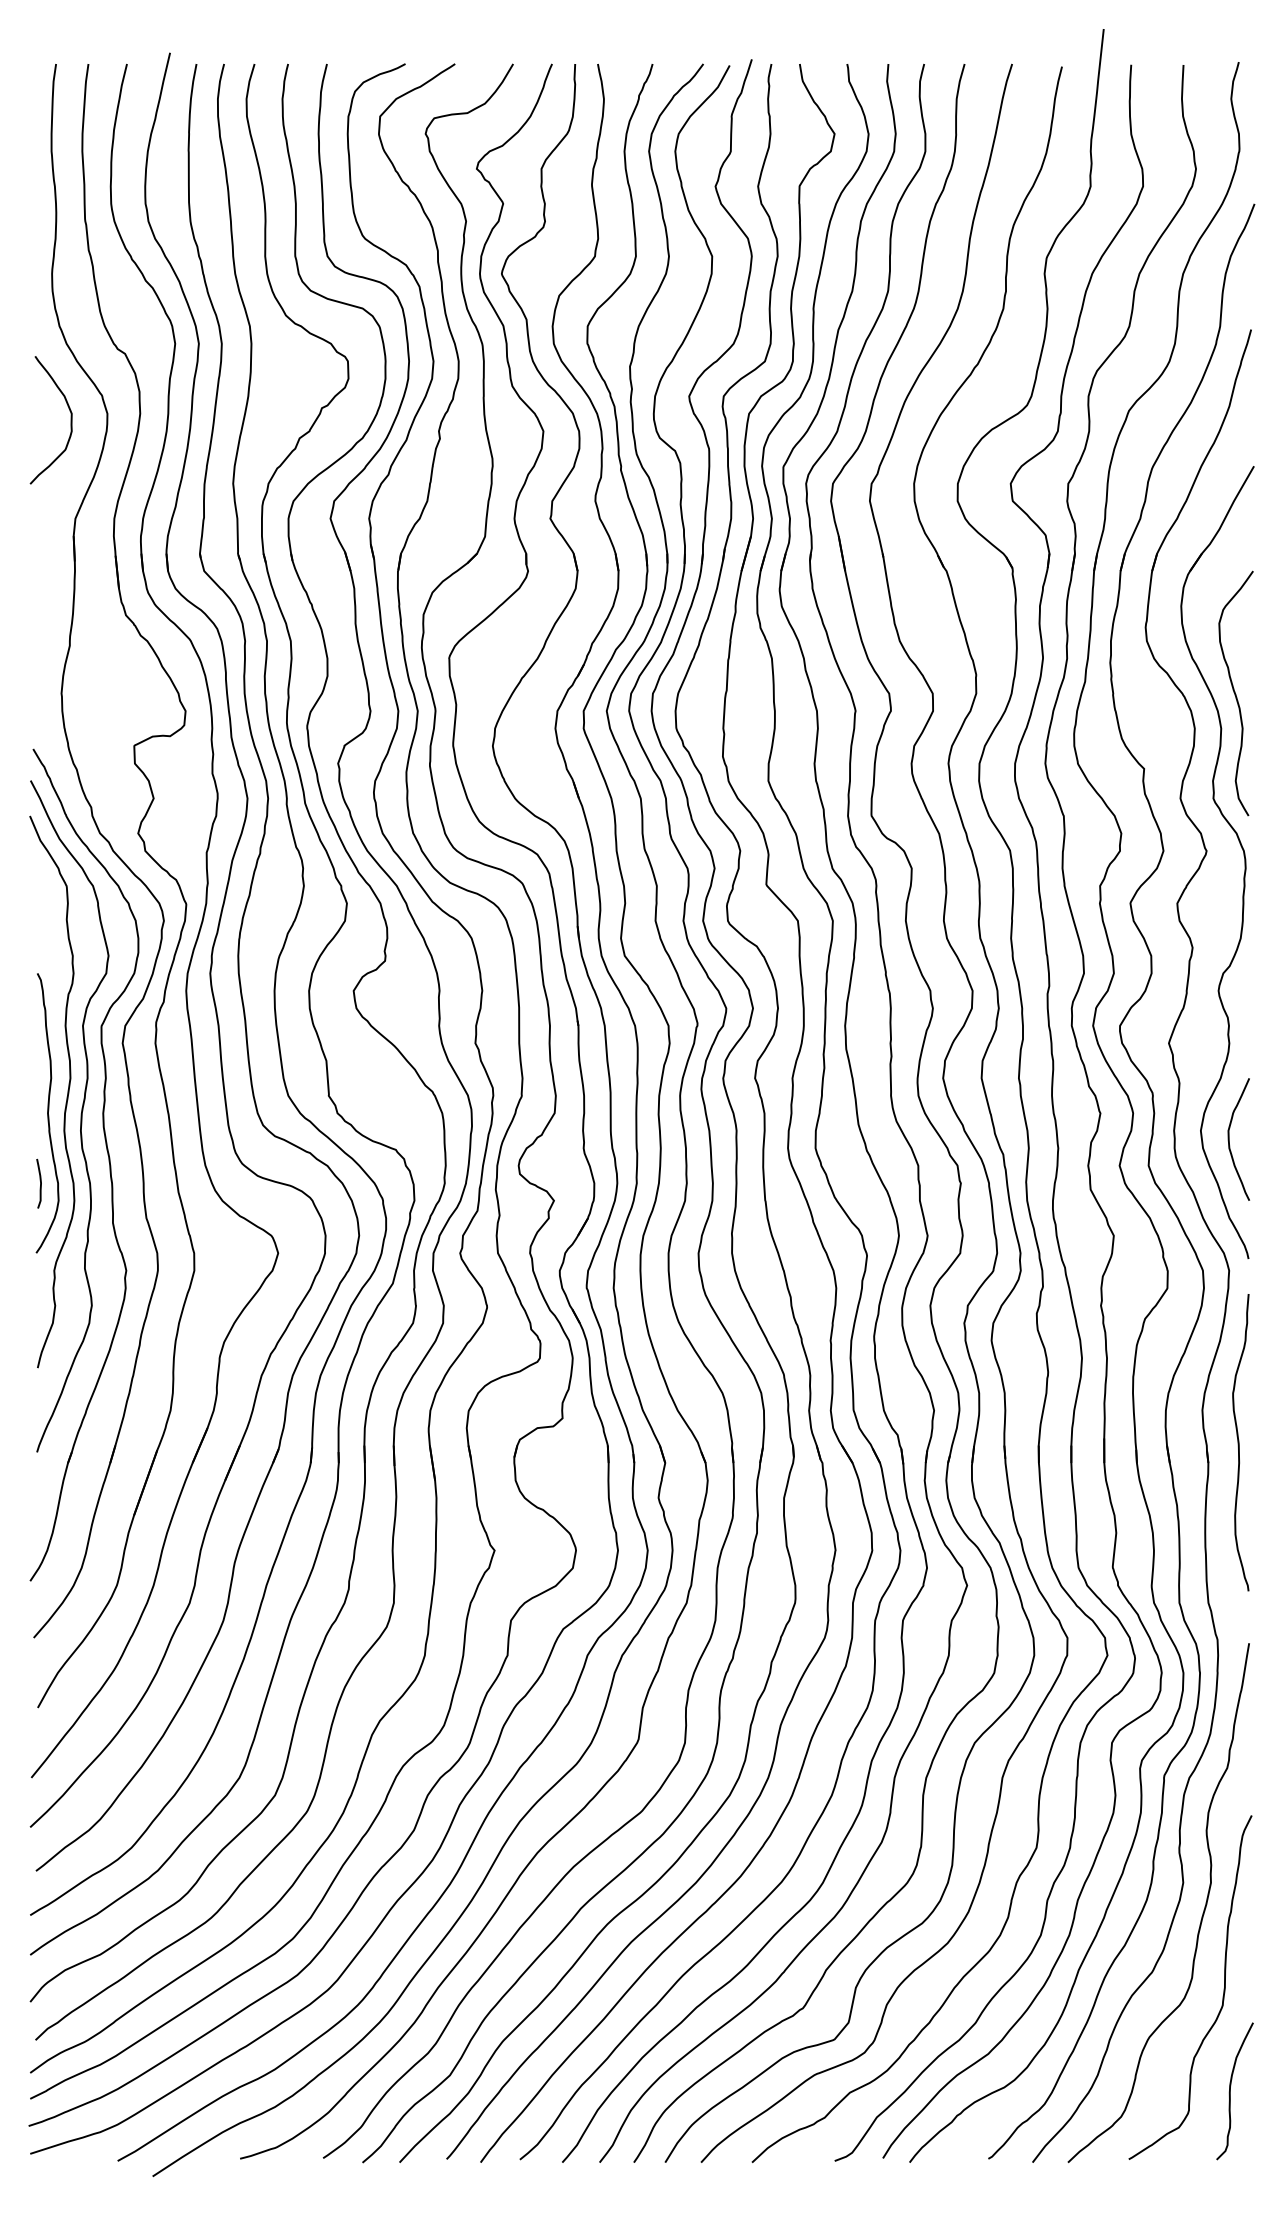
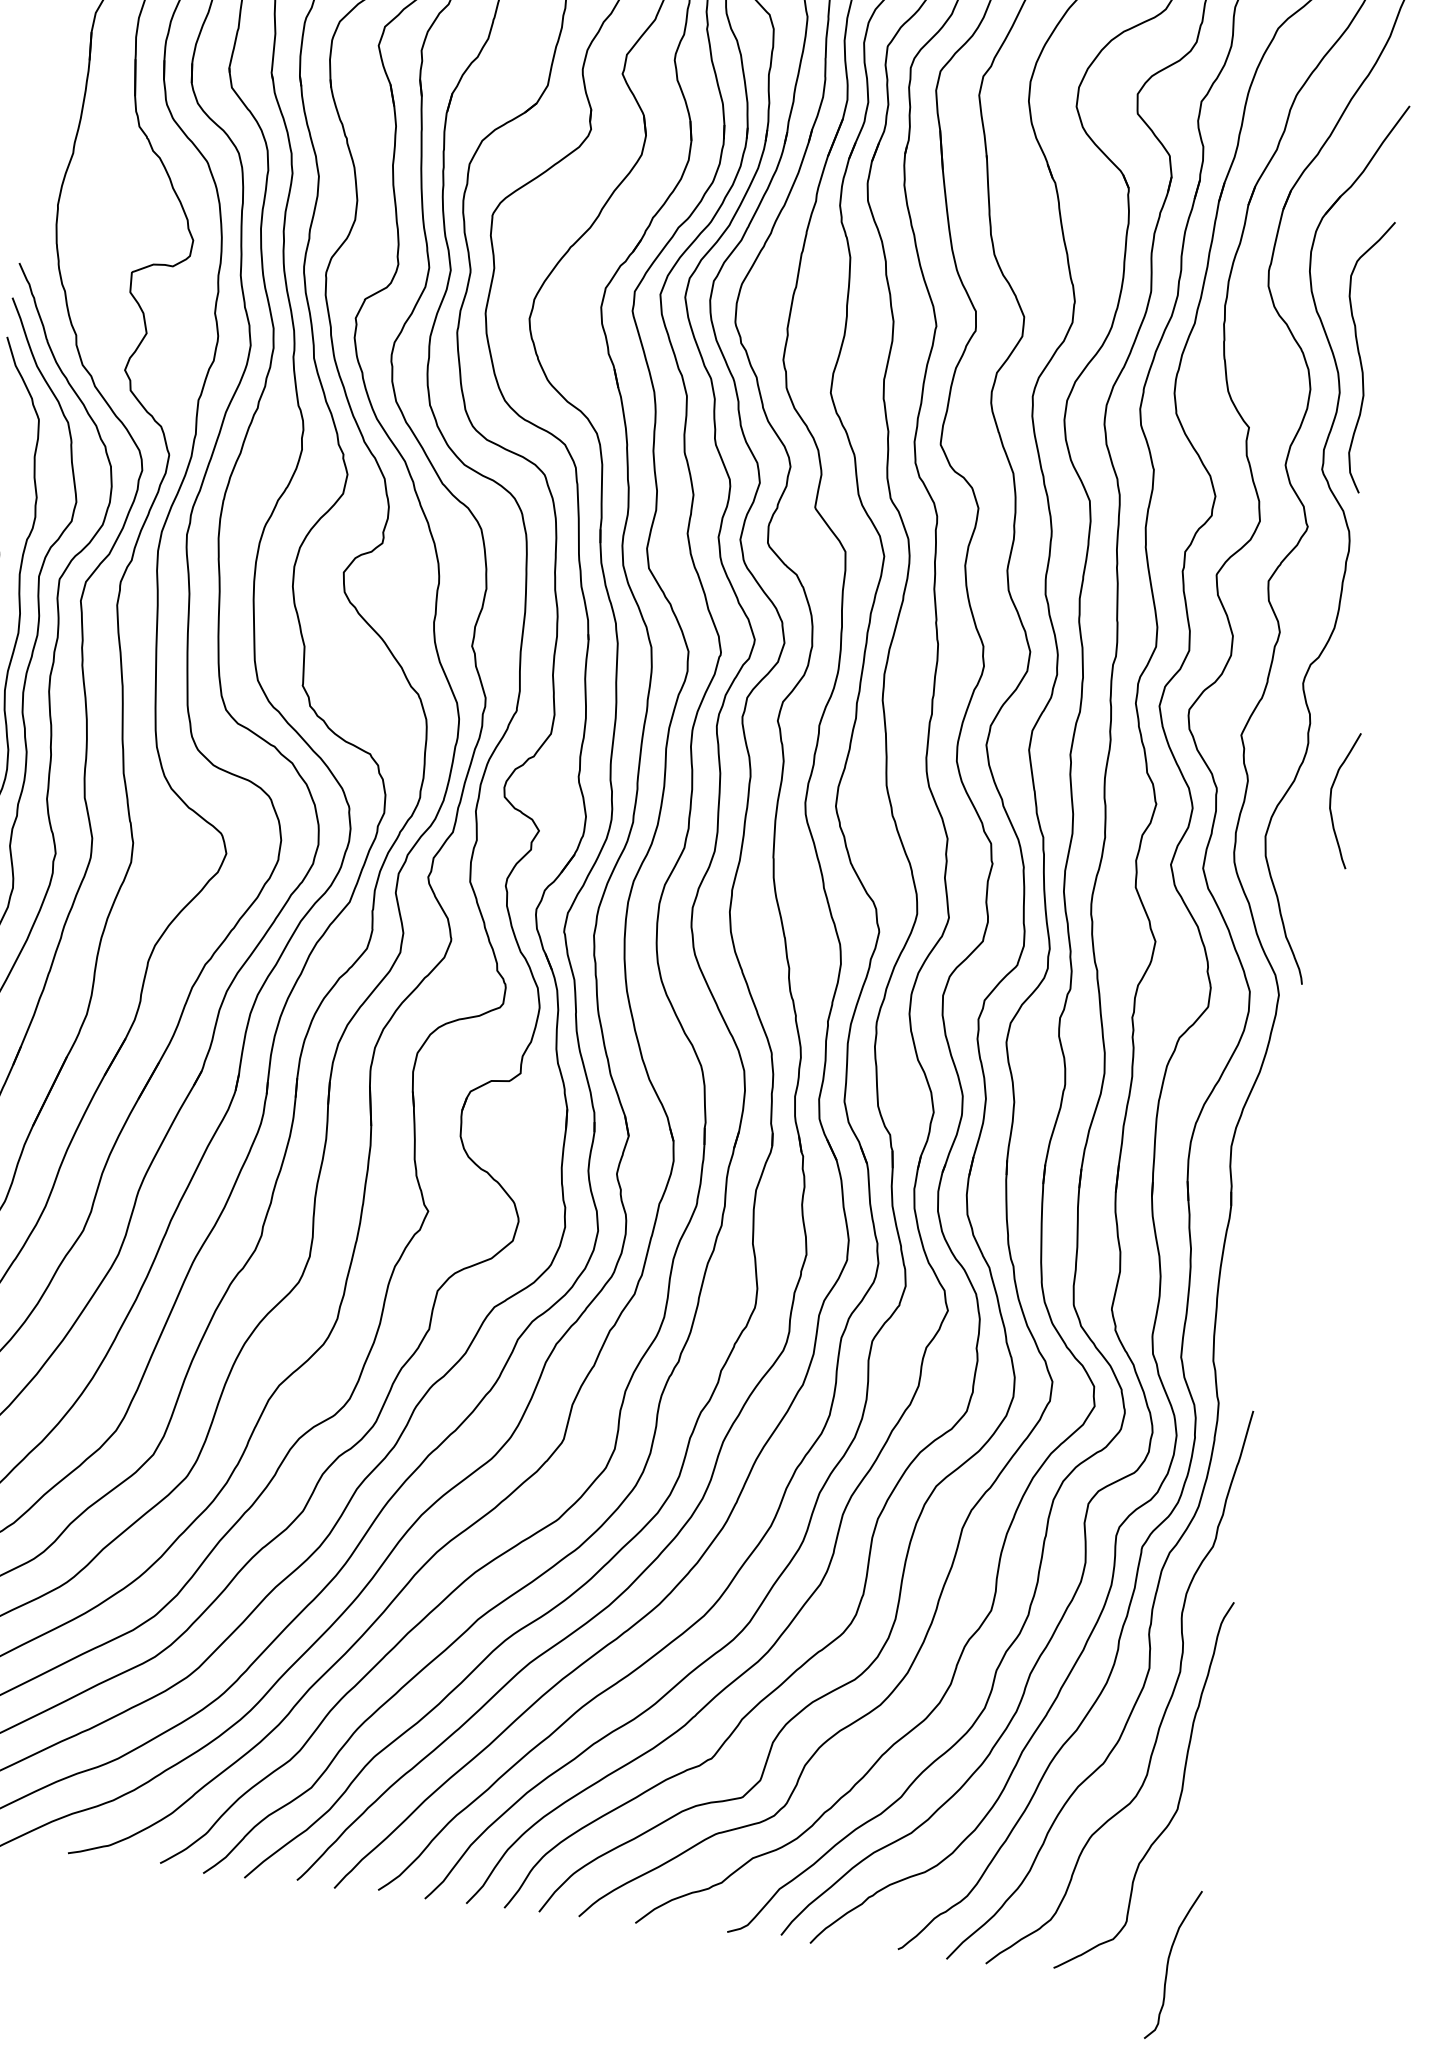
curve: (1229, 1139) -> (1331, 798), moved
curve: (1239, 1442) -> (1268, 1187), removed
curve: (1230, 2091) -> (1168, 1964), moved

